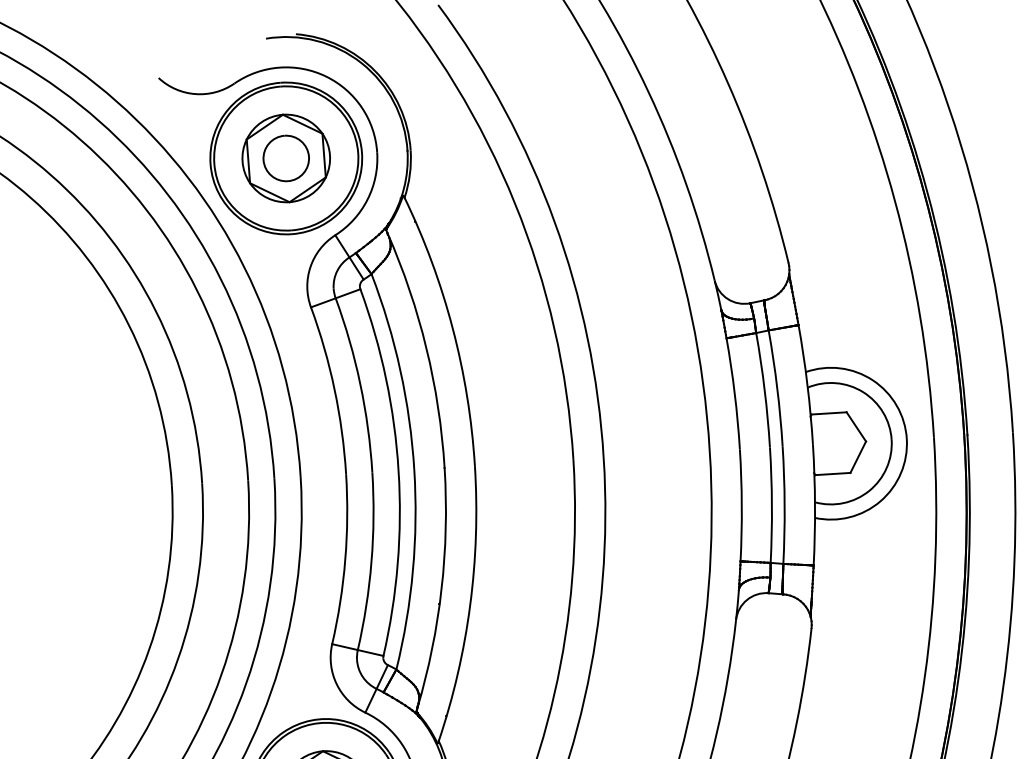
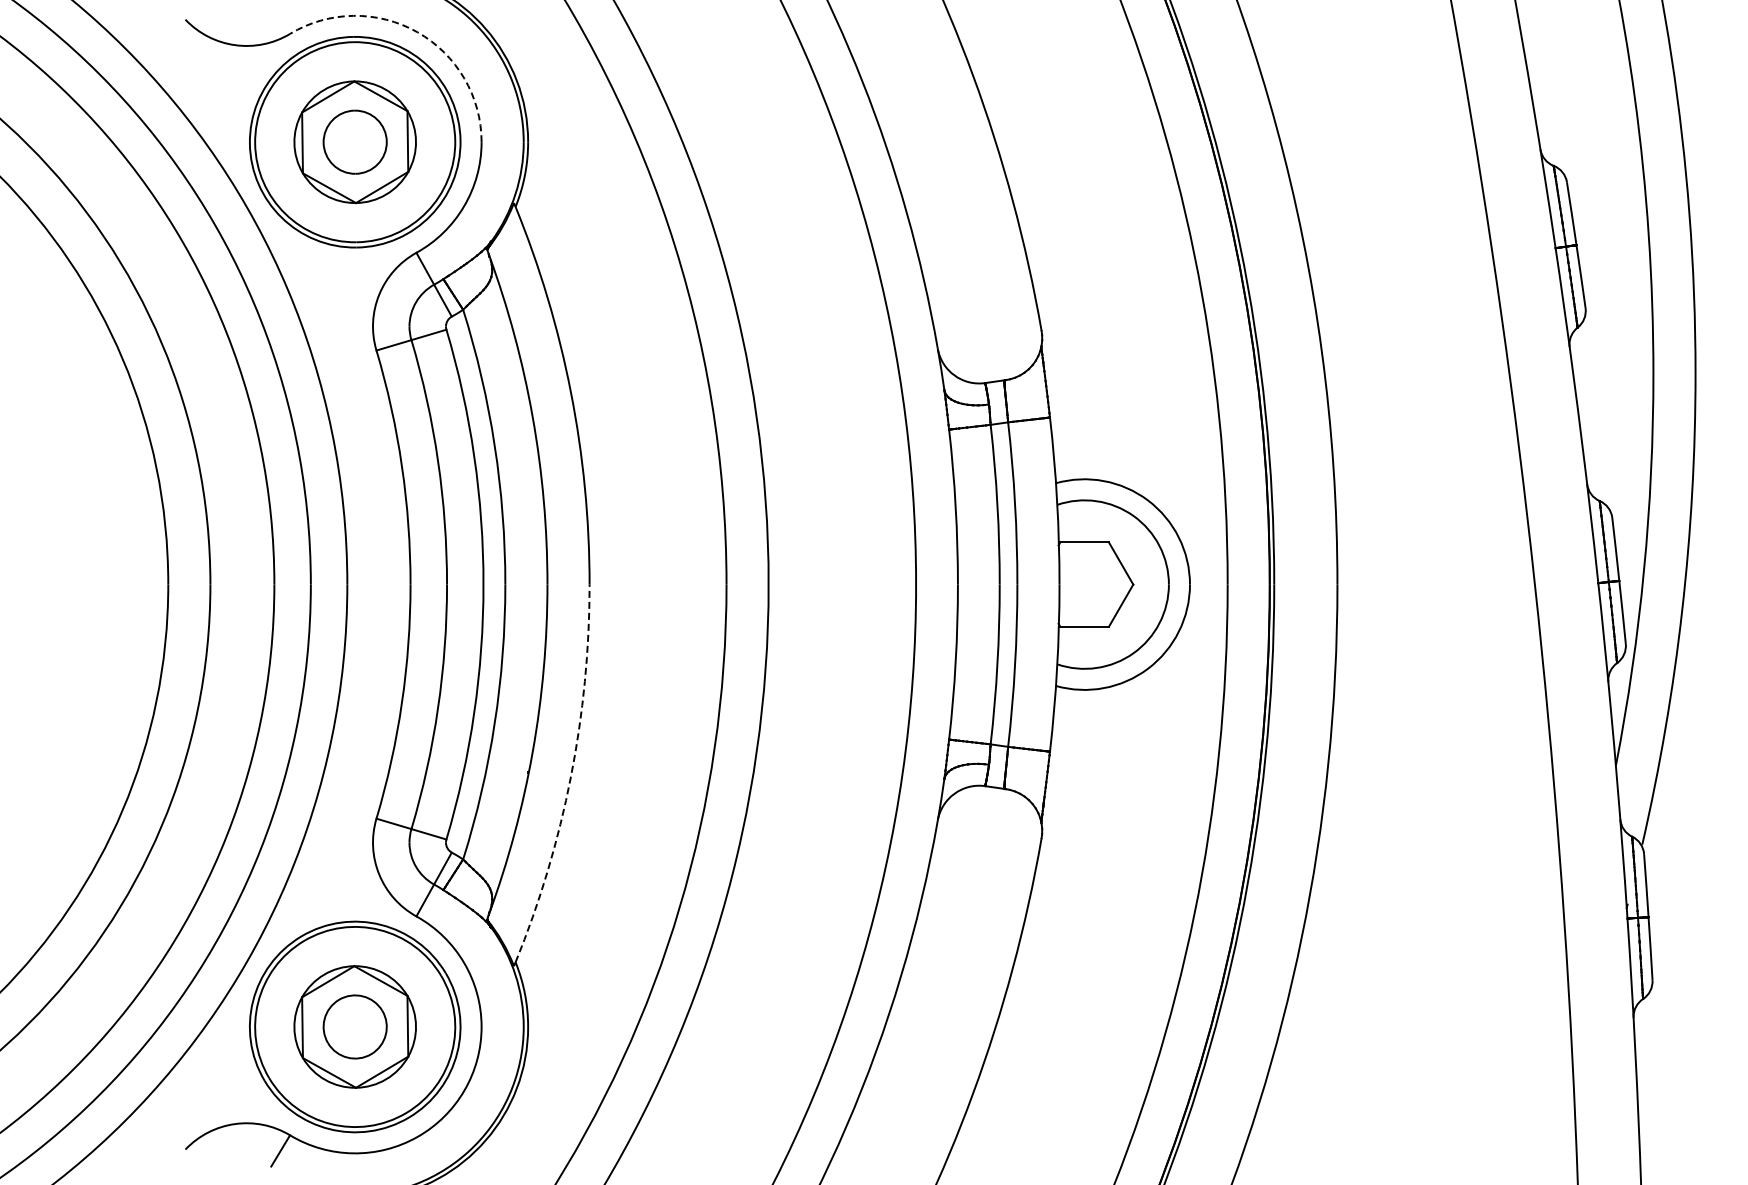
arc: (326, 76) -> (417, 32), solid -> dashed
arc: (469, 605) -> (570, 777), solid -> dashed

